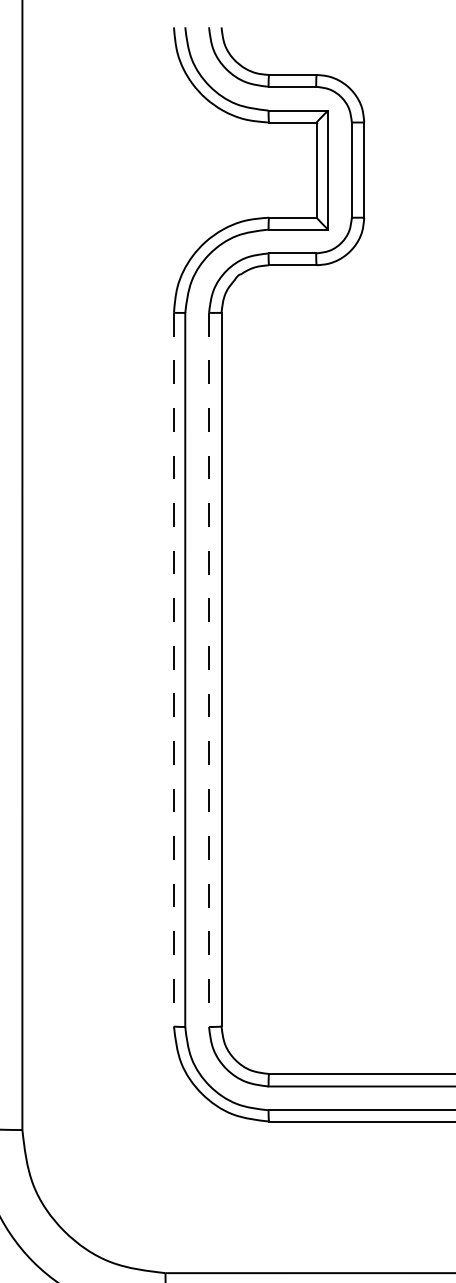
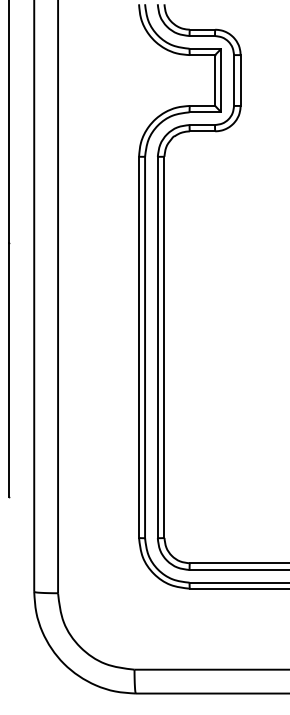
line: (174, 669) -> (139, 347), dashed -> solid
line: (208, 669) -> (157, 347), dashed -> solid

